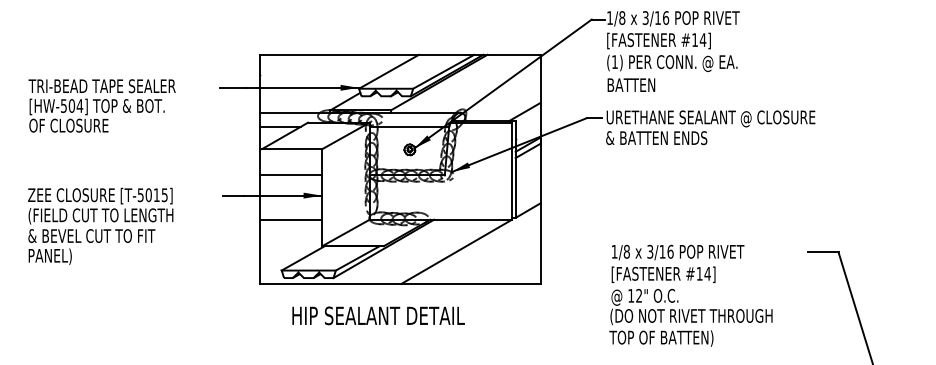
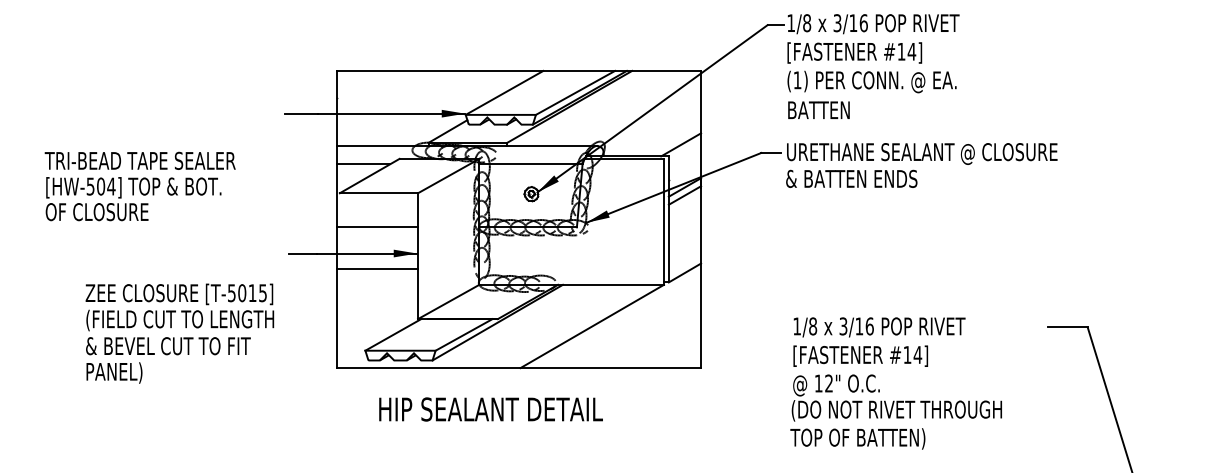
text: (101, 105) -> (139, 185), moved
line: (291, 219) -> (378, 268), moved
text: (100, 225) -> (179, 332), moved

